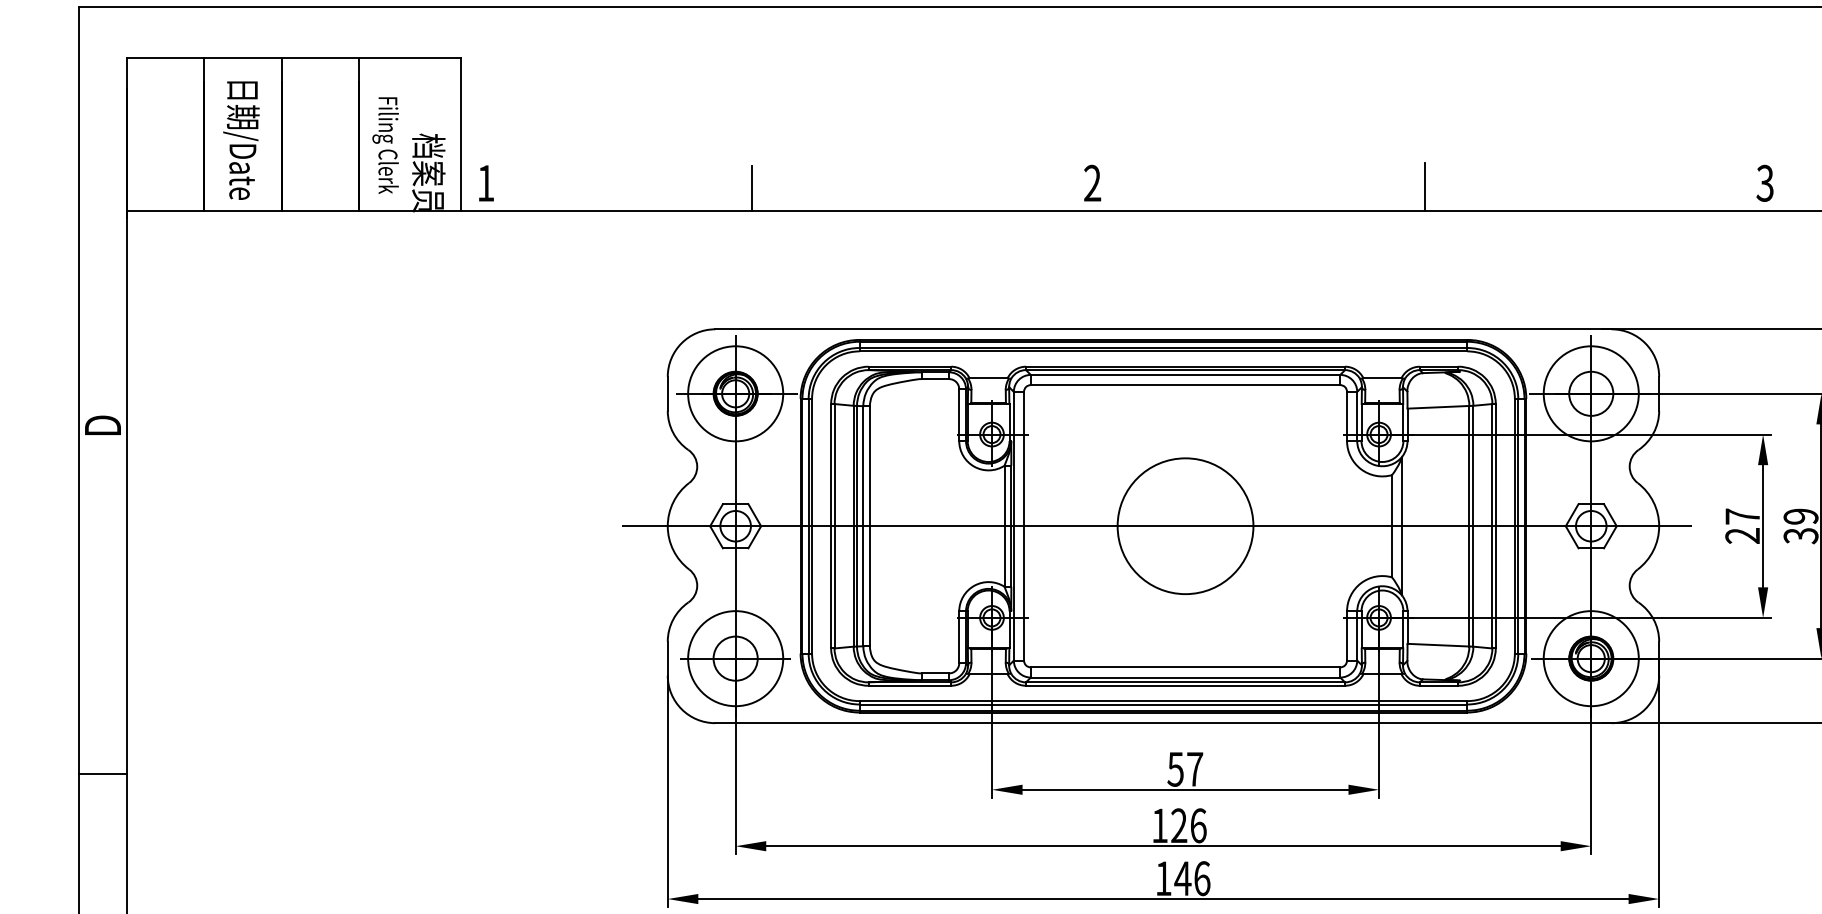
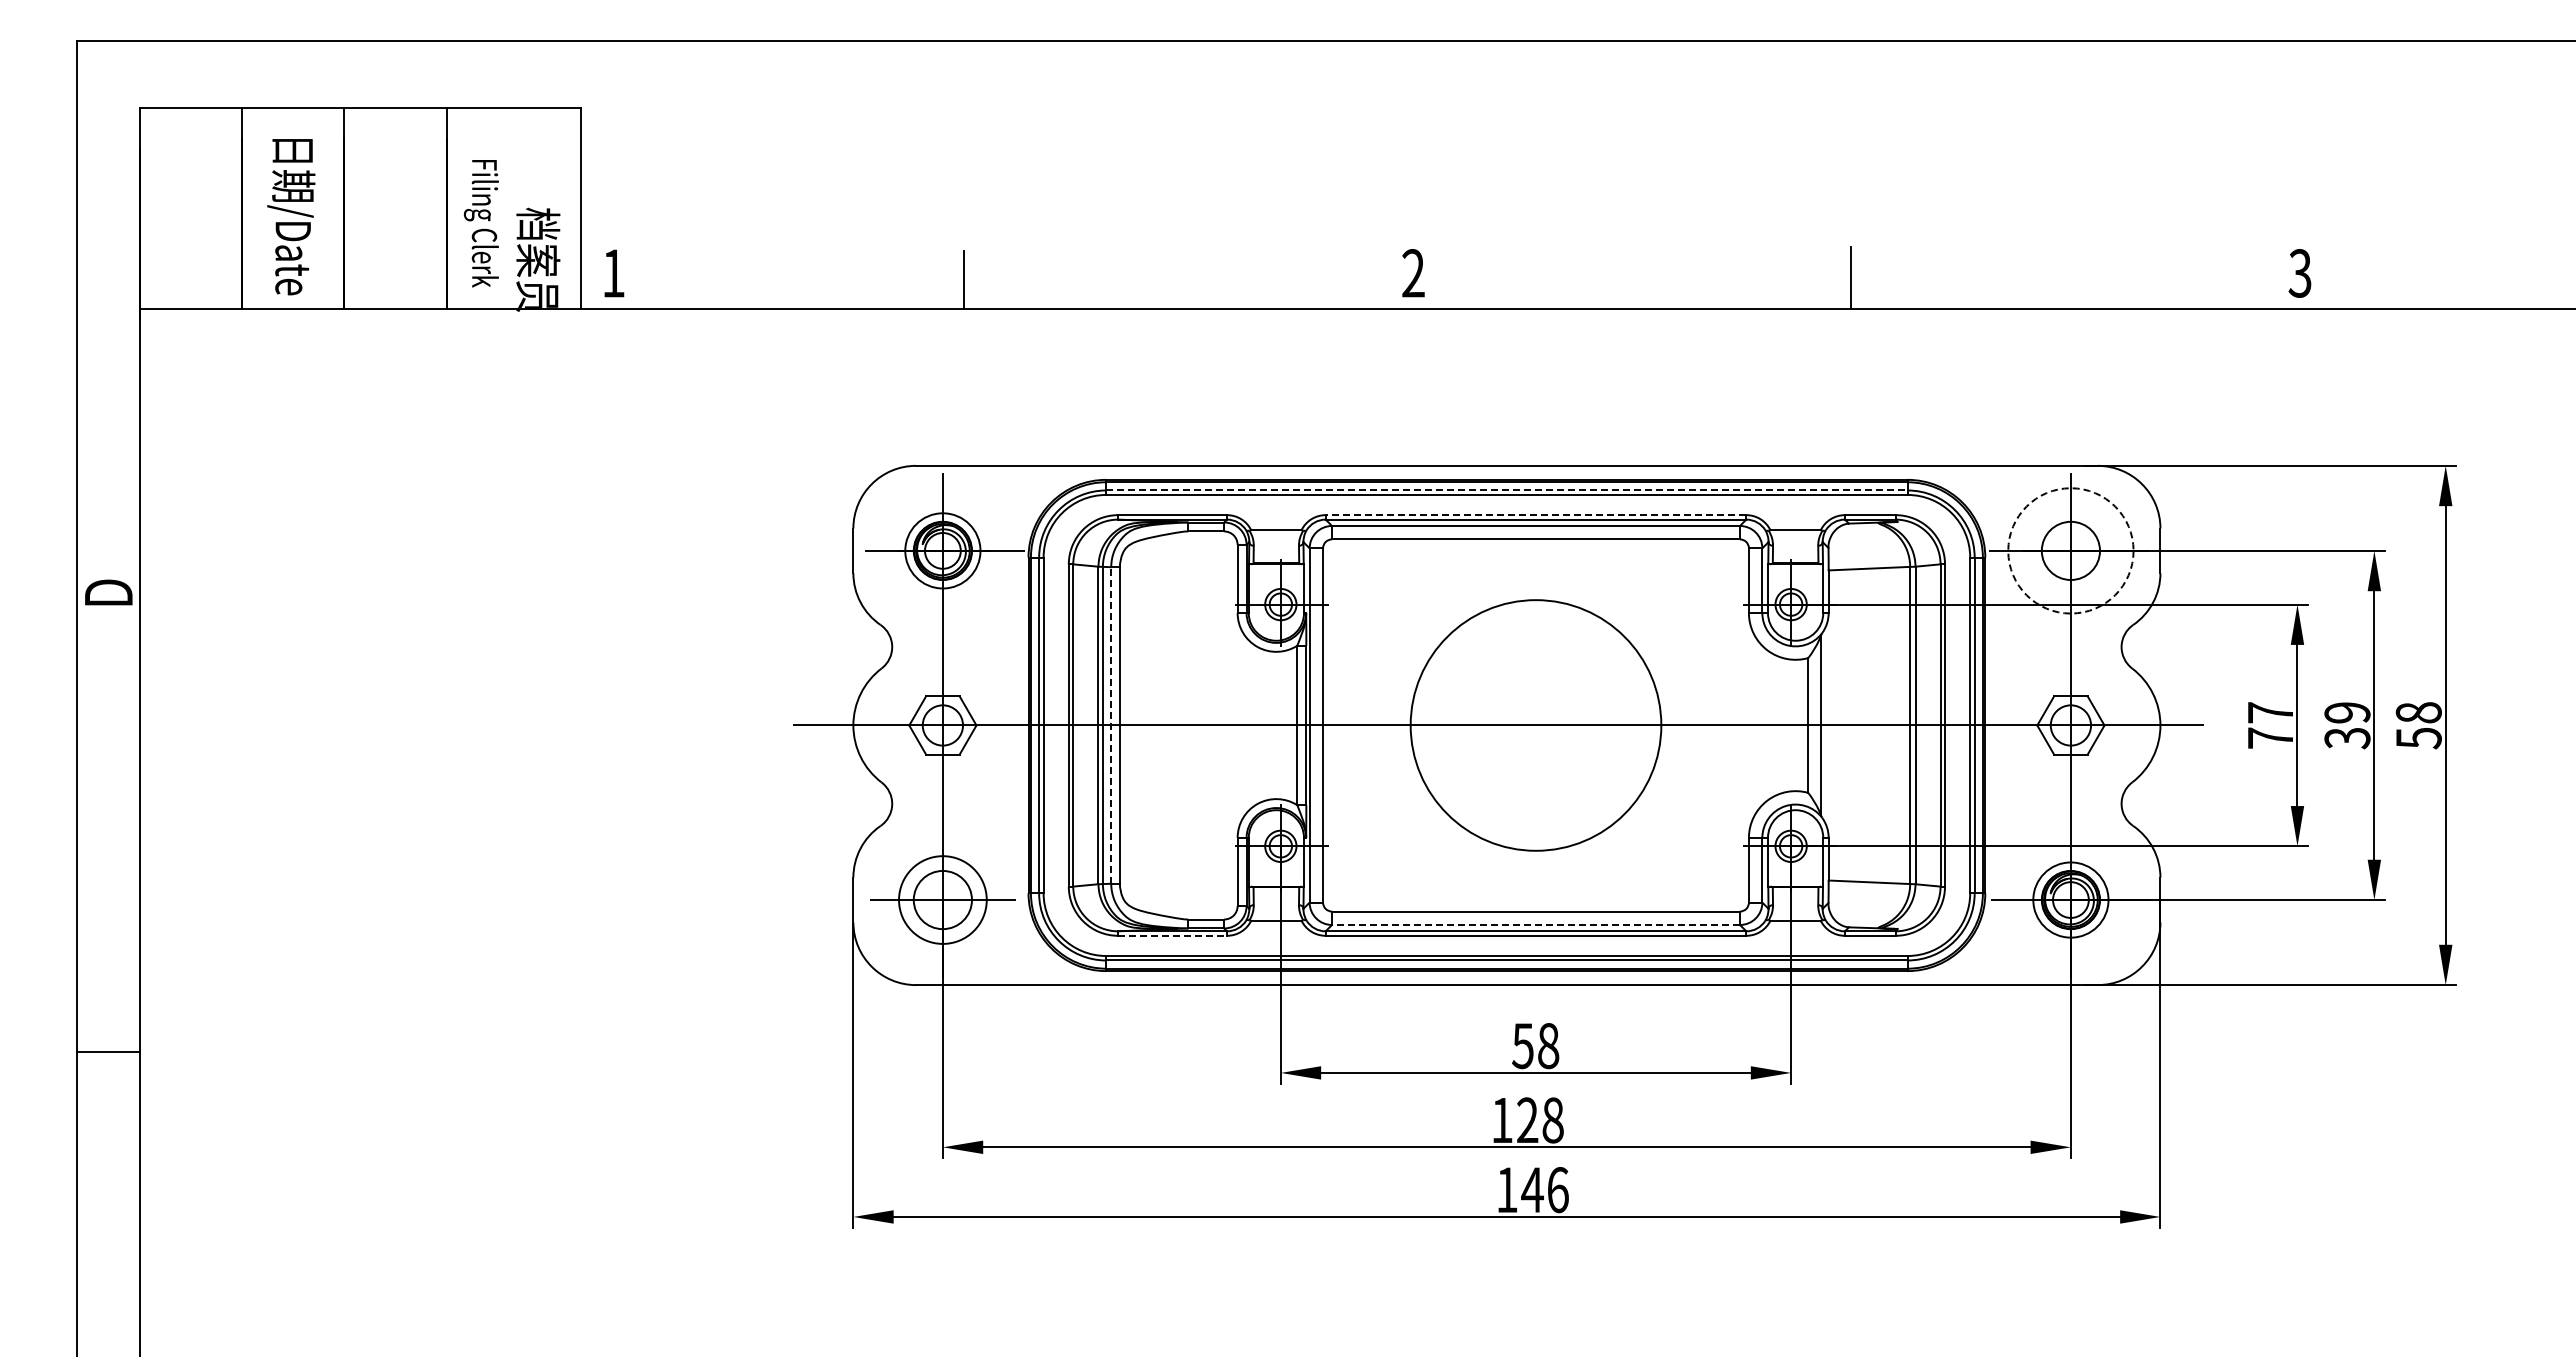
line: (1163, 348) -> (1506, 490), solid -> dashed
line: (1185, 366) -> (1535, 515), solid -> dashed
circle: (735, 393) -> (942, 550), size x0.6
circle: (1590, 393) -> (2070, 550), solid -> dashed
line: (863, 525) -> (1111, 724), solid -> dashed
circle: (1185, 526) -> (1535, 725), size x1.4
text: (1741, 535) -> (2269, 737), 27 -> 77
circle: (735, 658) -> (942, 899), size x0.7
circle: (1590, 658) -> (2070, 899), size x0.6
line: (1185, 677) -> (1536, 924), solid -> dashed
line: (910, 685) -> (1173, 935), solid -> dashed
text: (1195, 769) -> (1548, 1046), 57 -> 58
text: (1198, 825) -> (1552, 1120), 126 -> 128

